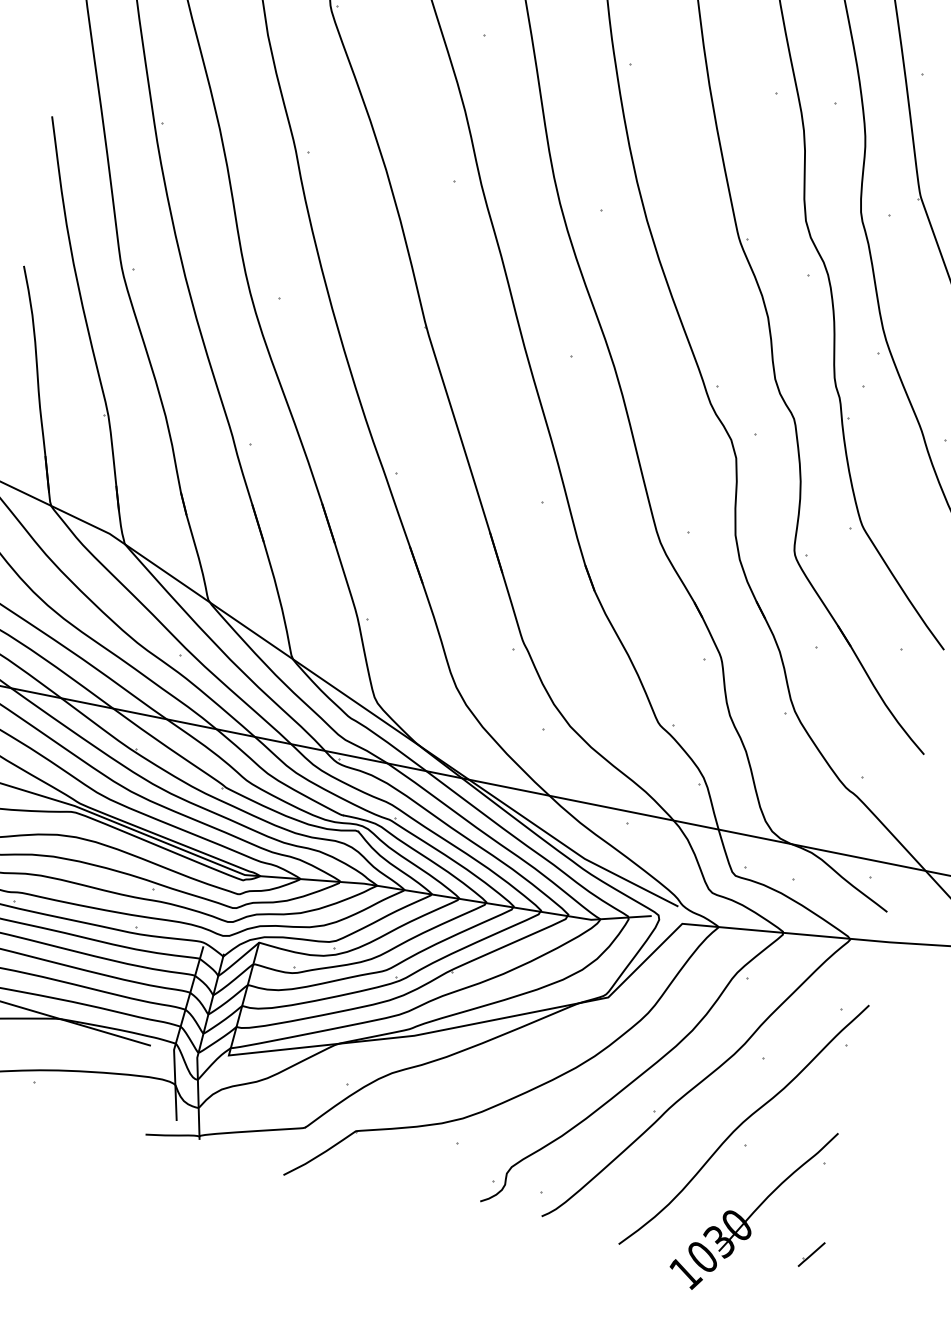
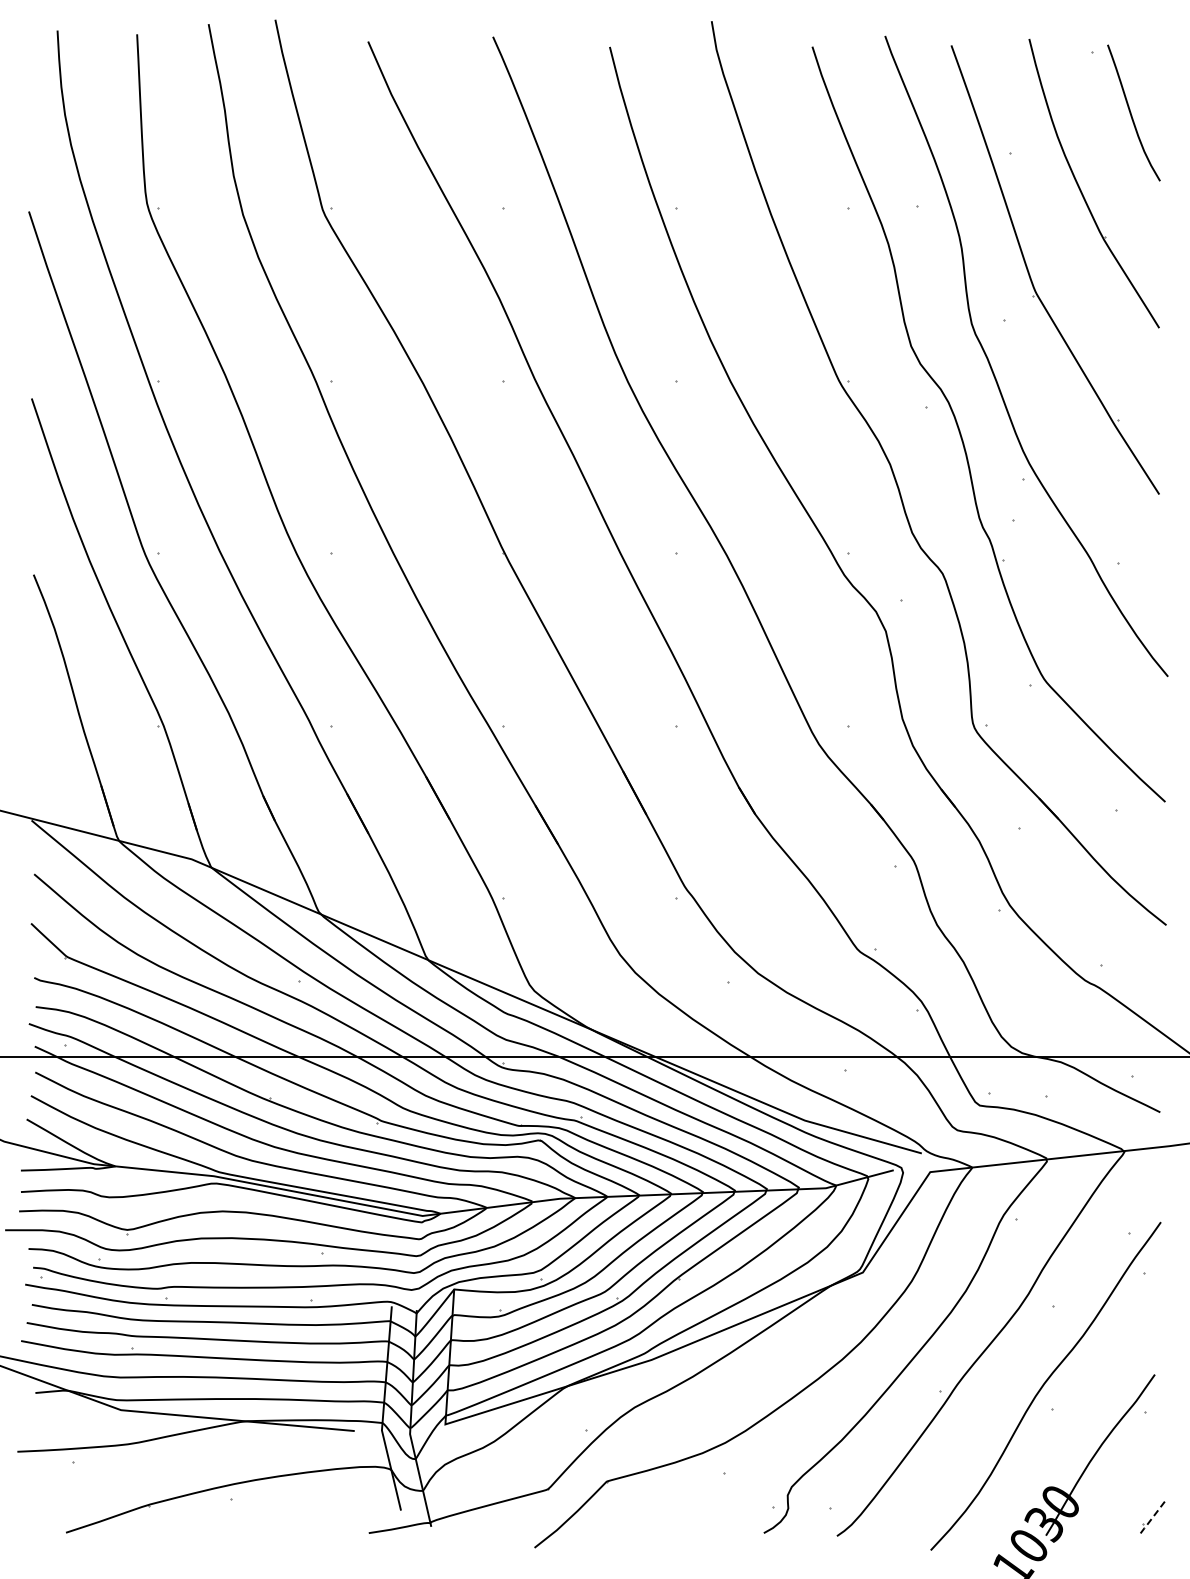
line: (810, 1255) -> (1151, 1519), solid -> dashed

